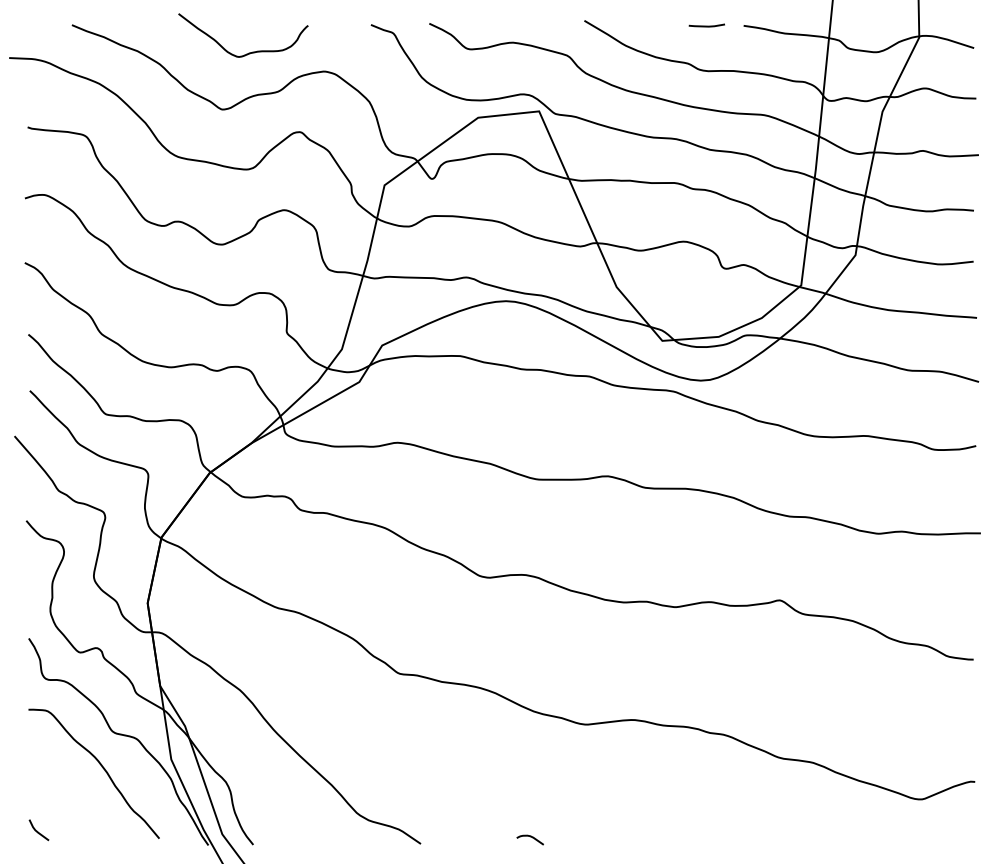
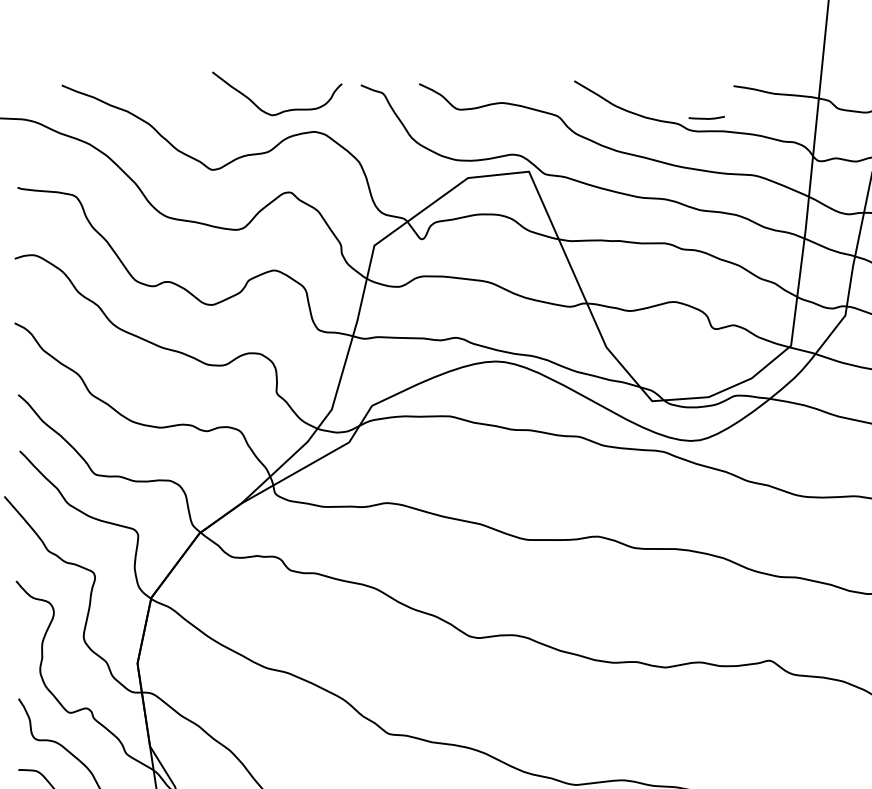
line: (706, 25) -> (706, 117), moved
curve: (248, 52) -> (282, 110), moved

